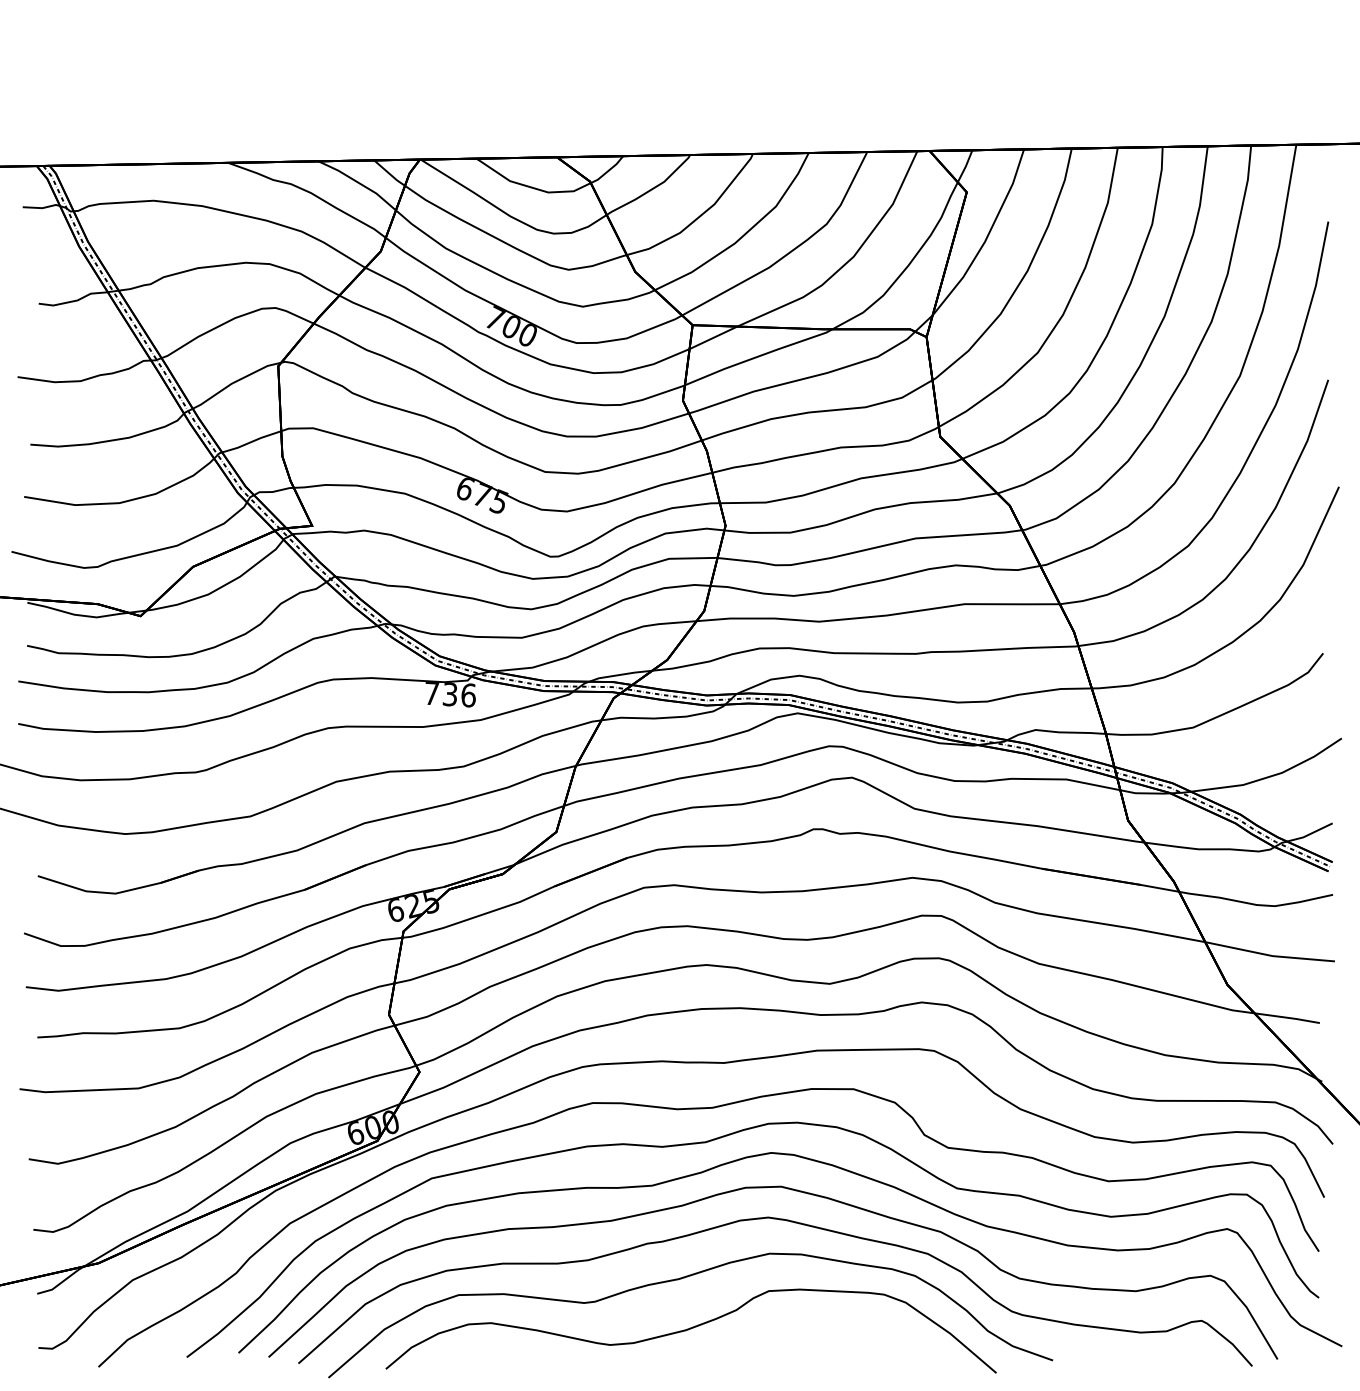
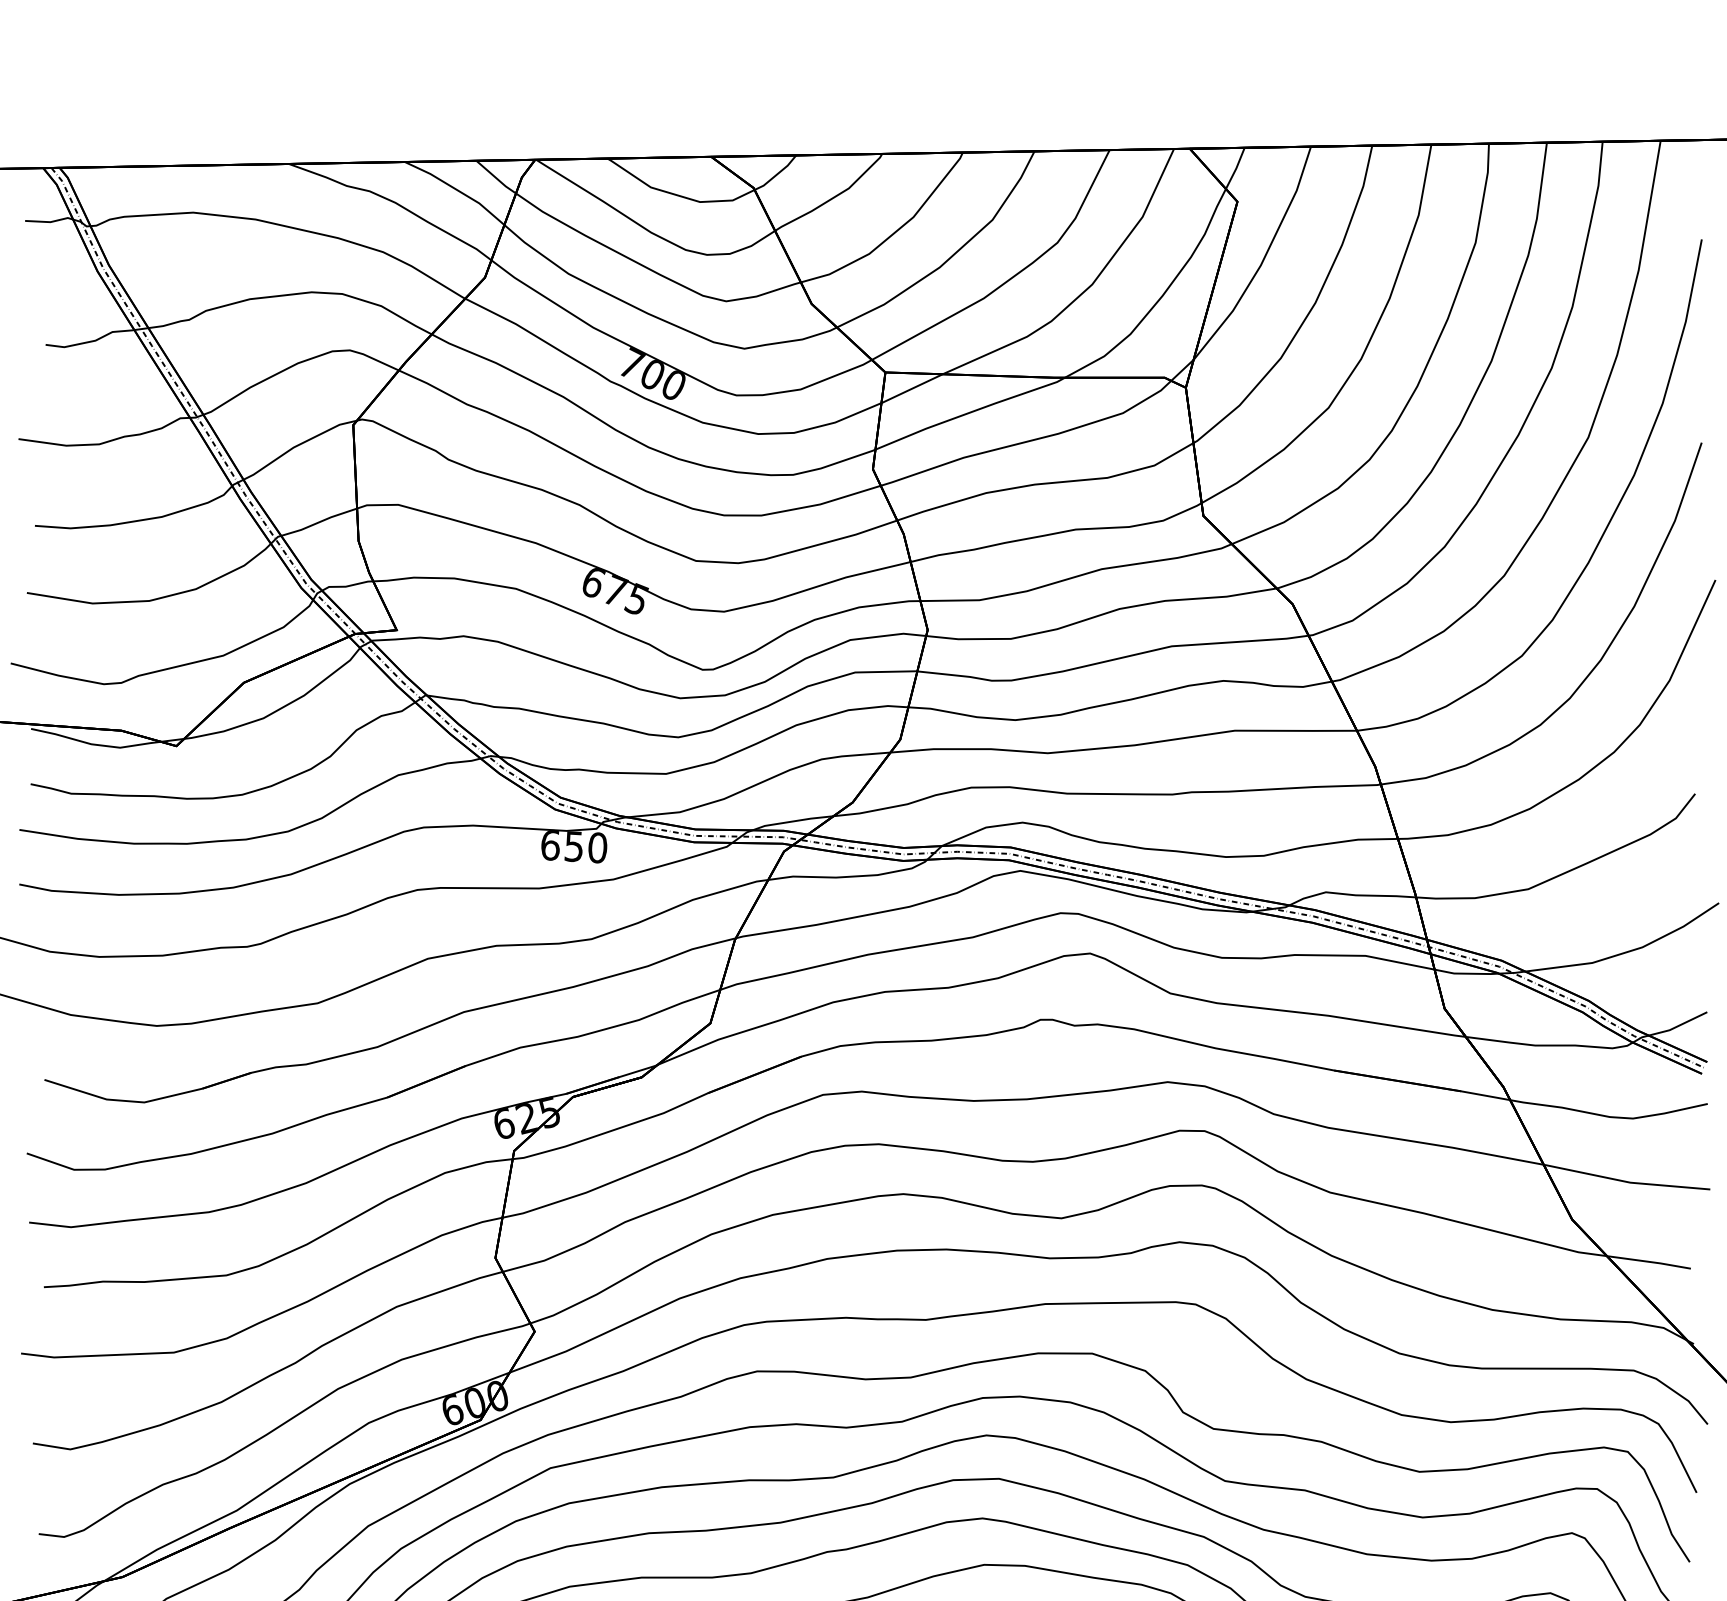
text: (449, 694) -> (573, 846), 736 -> 650

